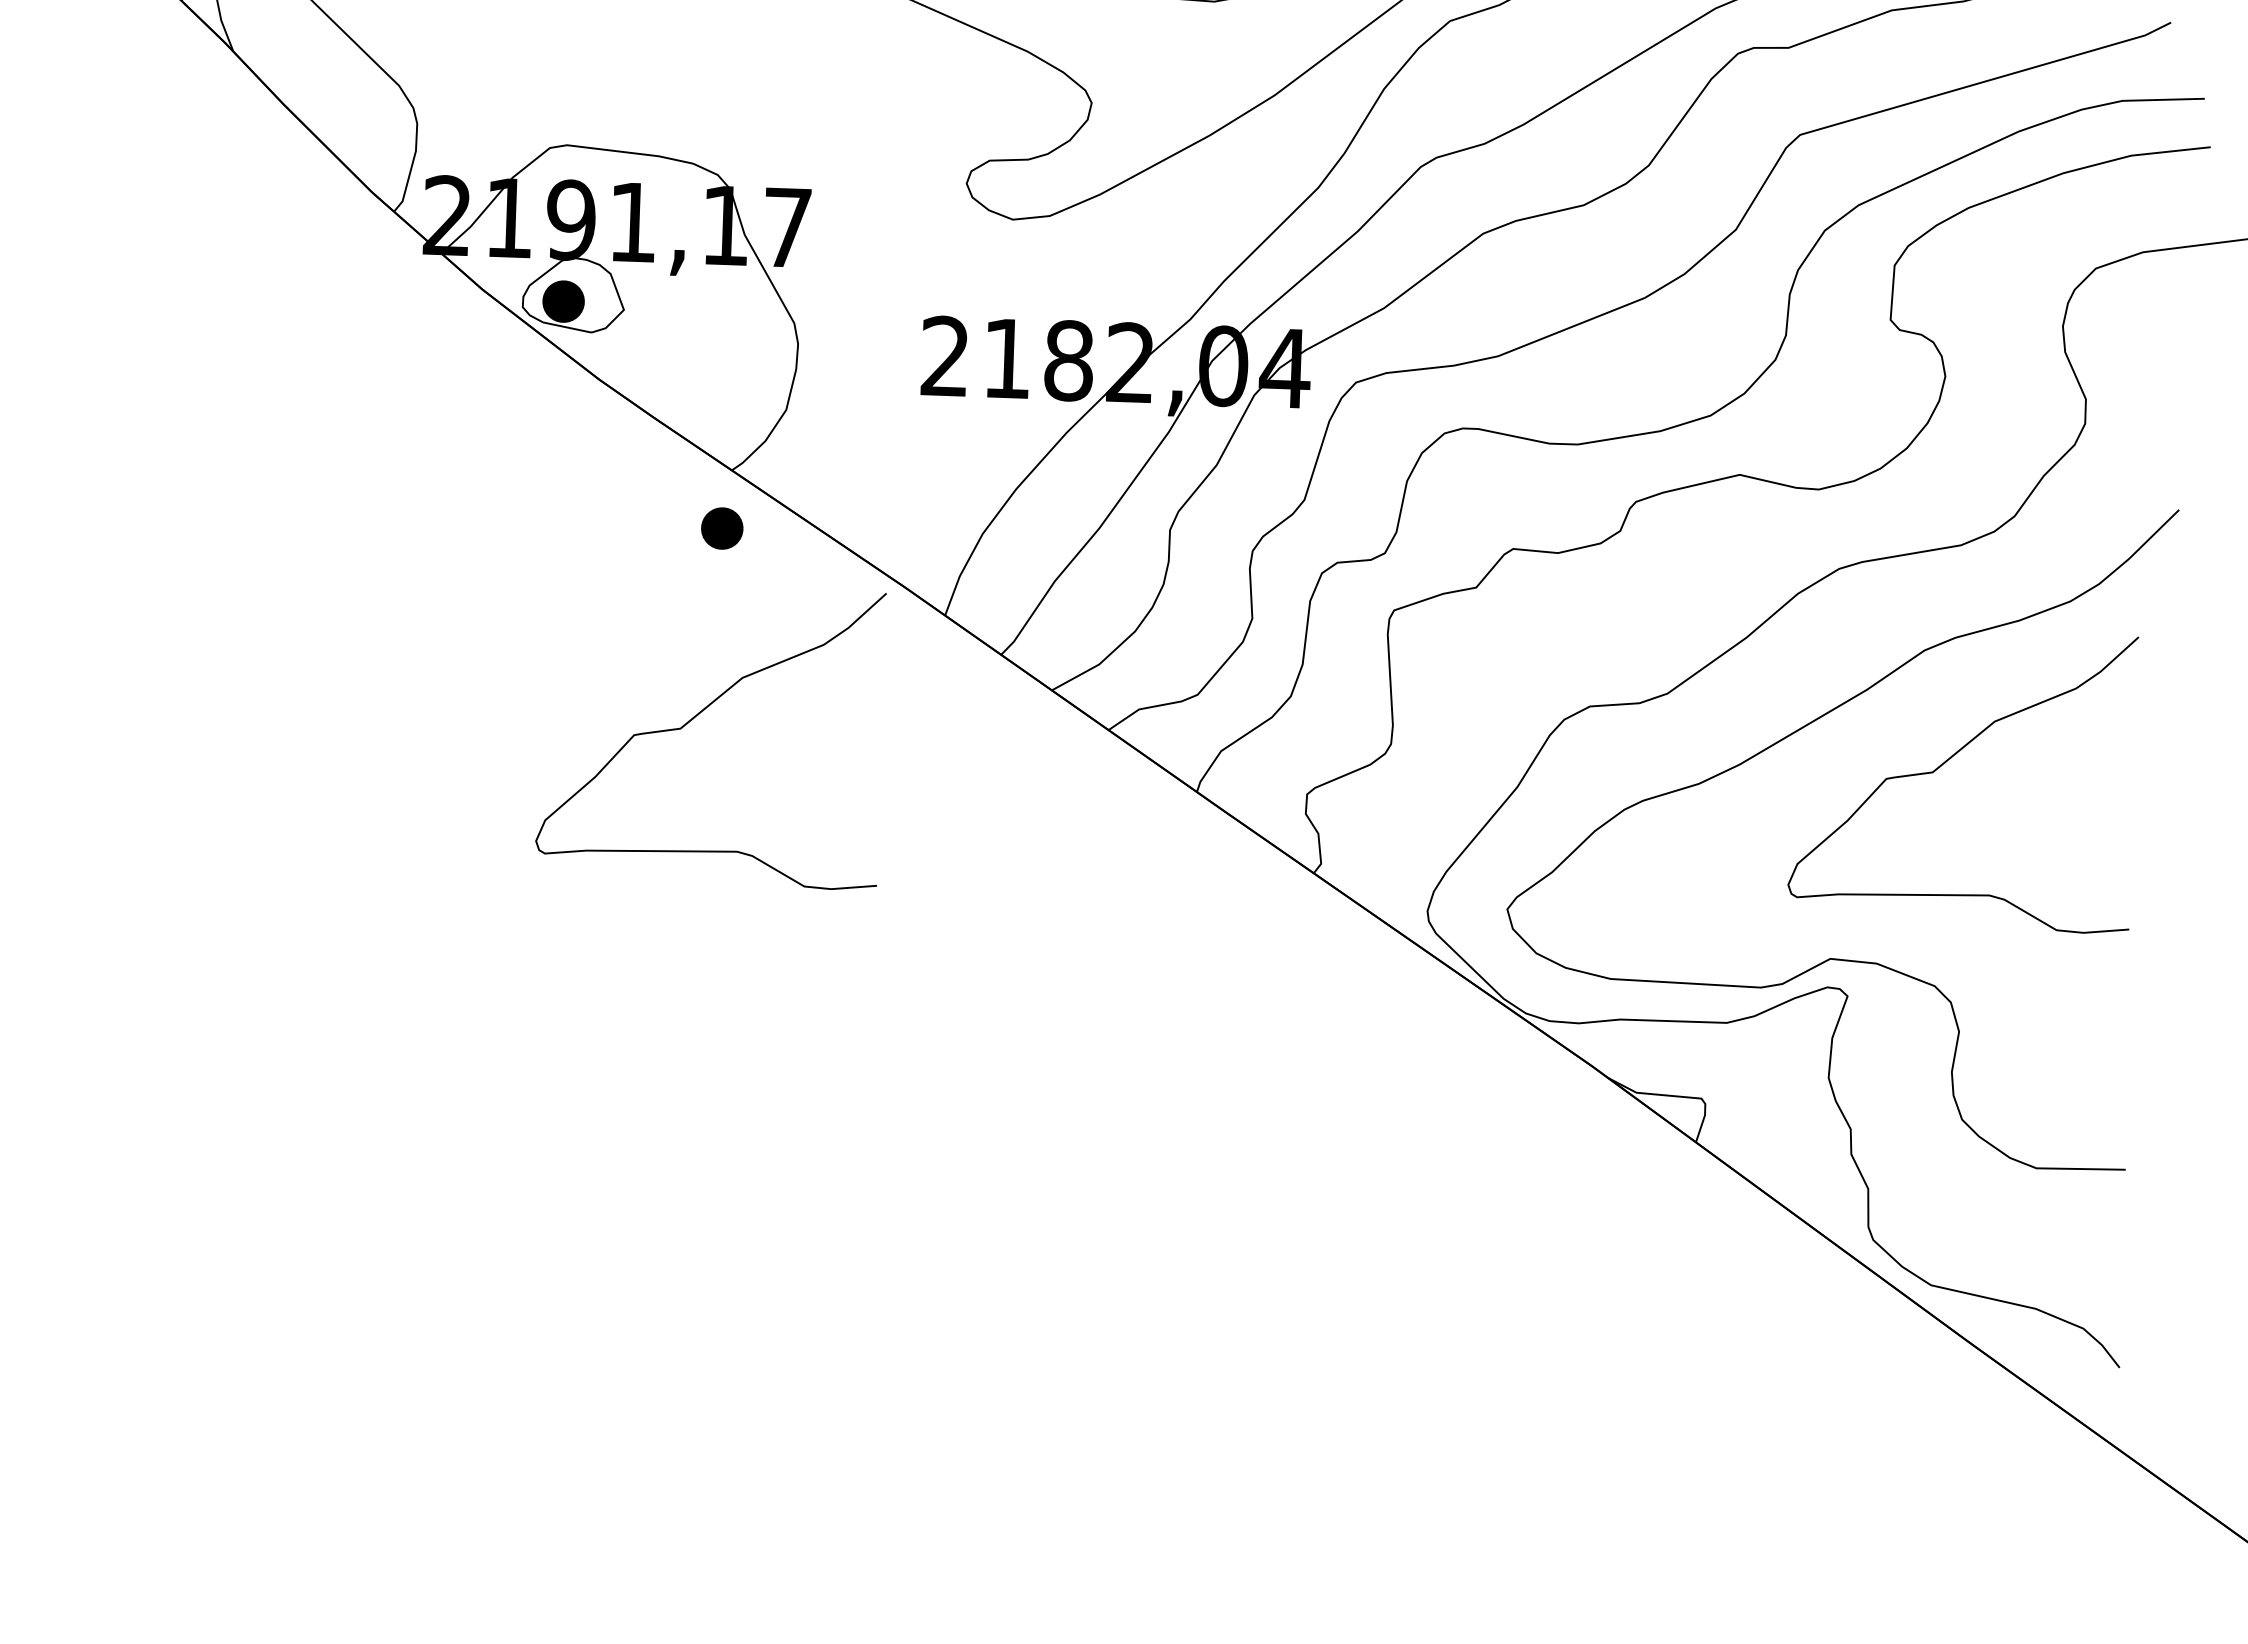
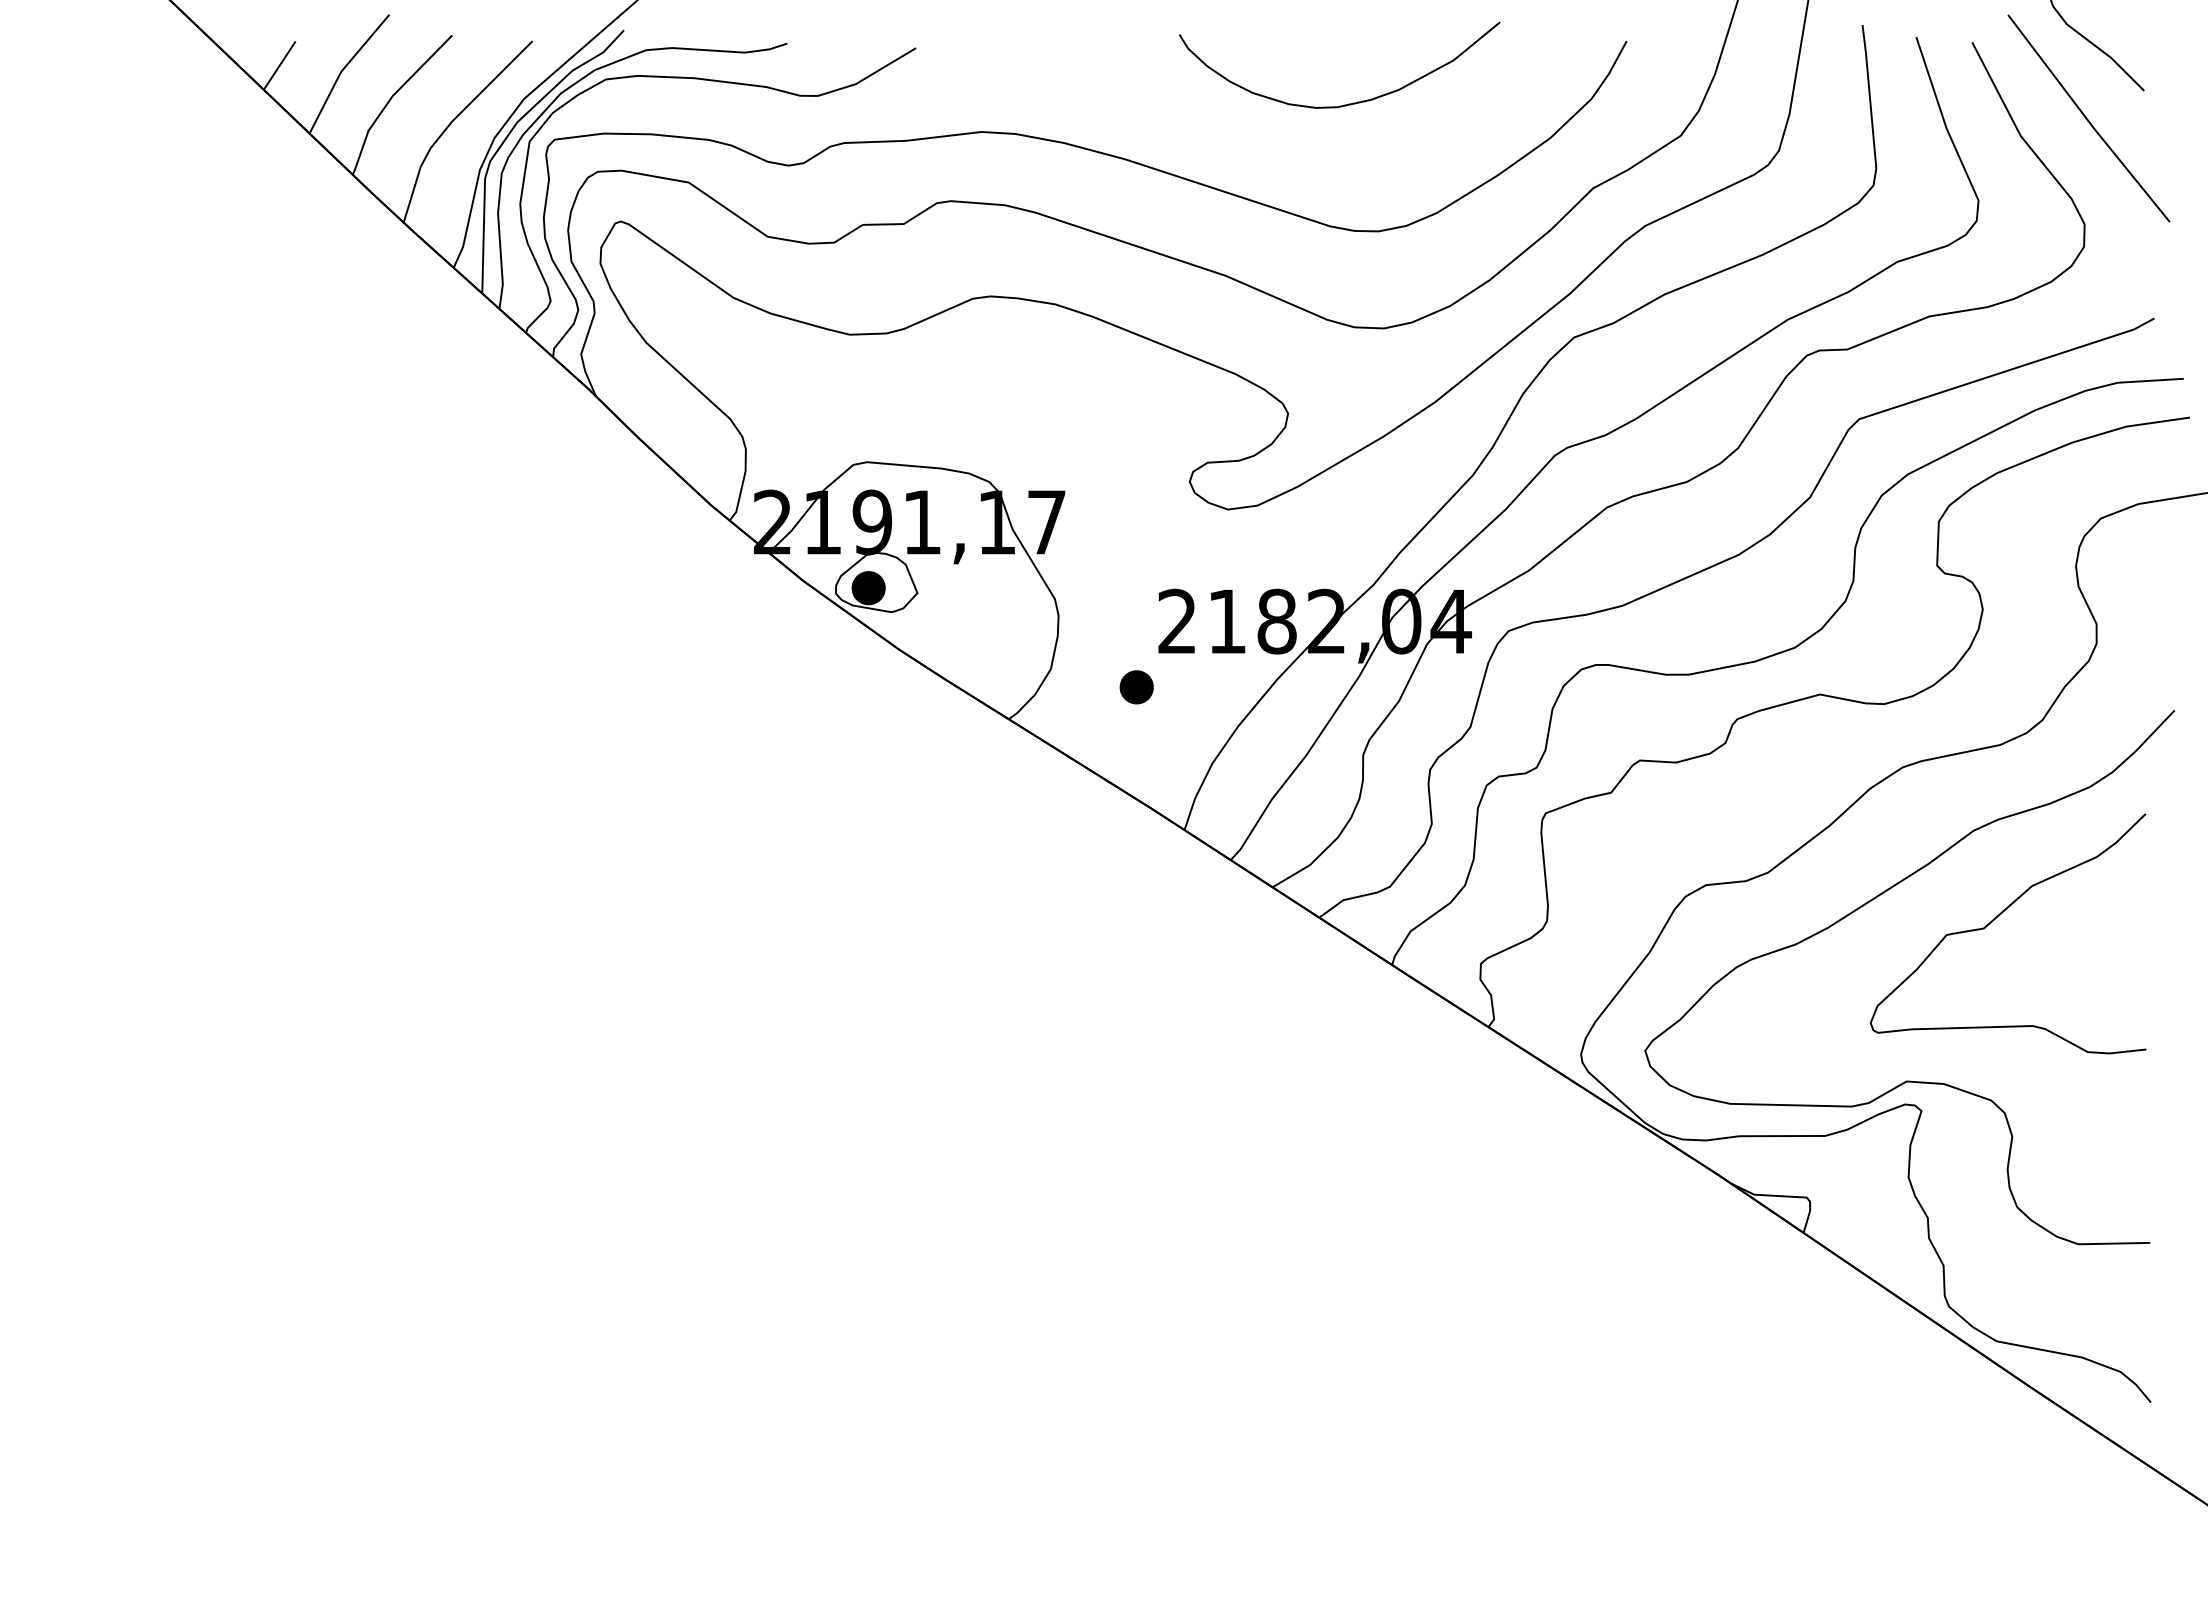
part: (721, 528) -> (1136, 687), moved
curve: (694, 719) -> (985, 920), removed

